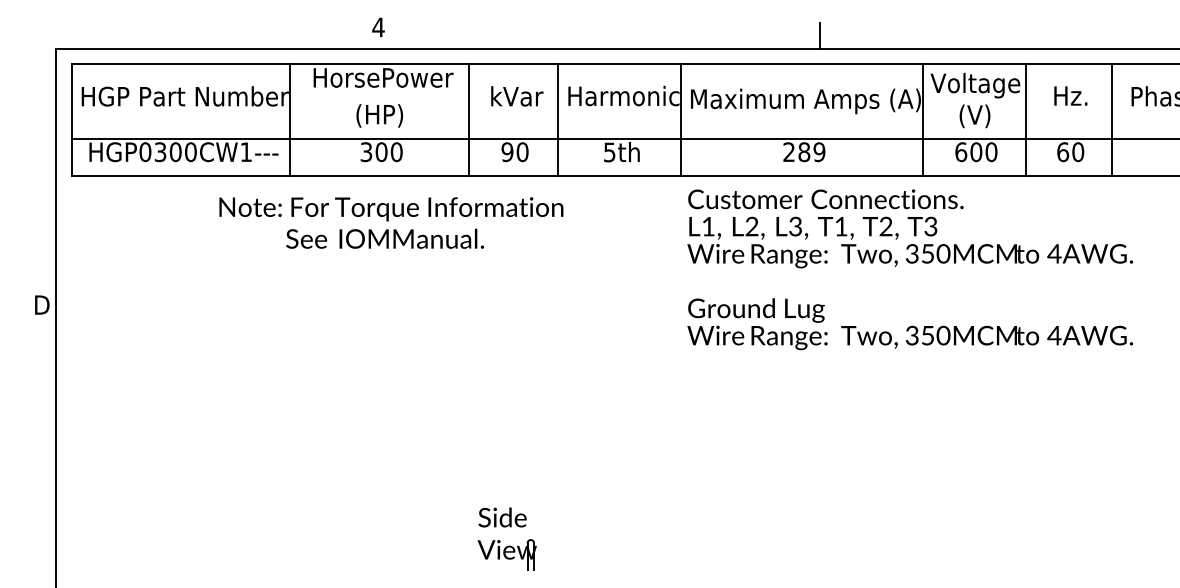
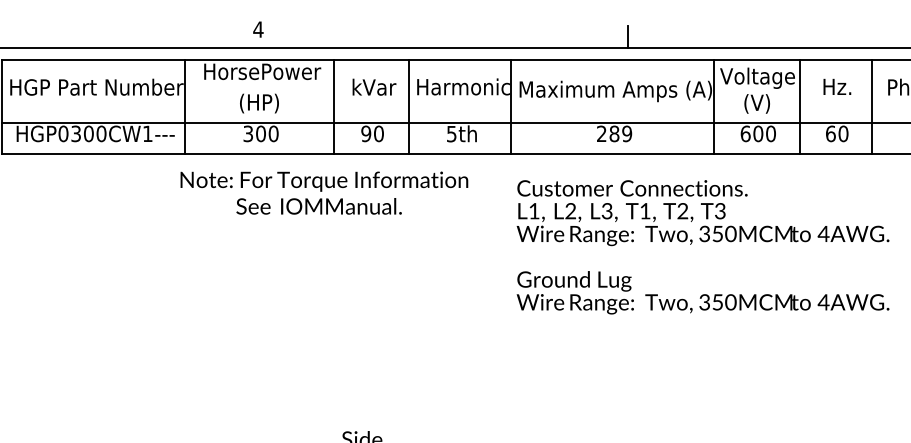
text: (391, 222) -> (324, 192), moved
text: (909, 269) -> (702, 247), moved

